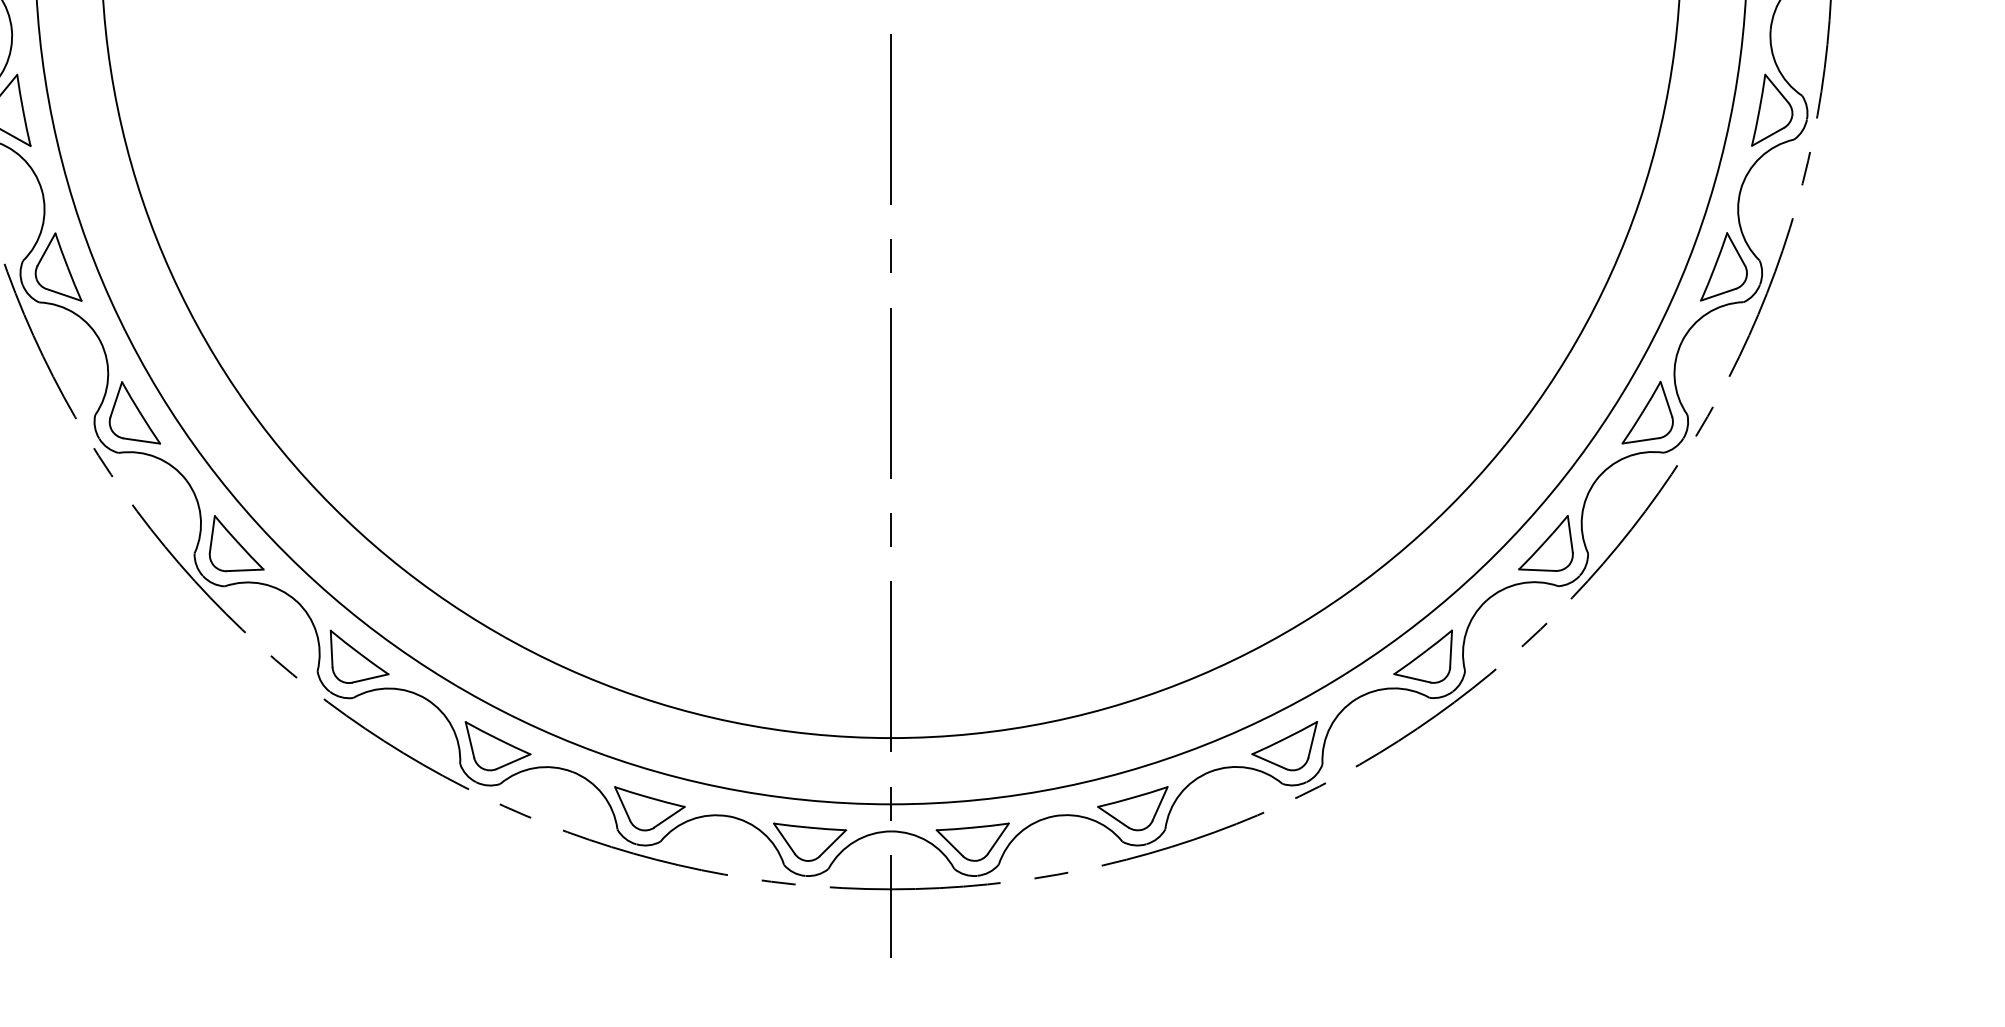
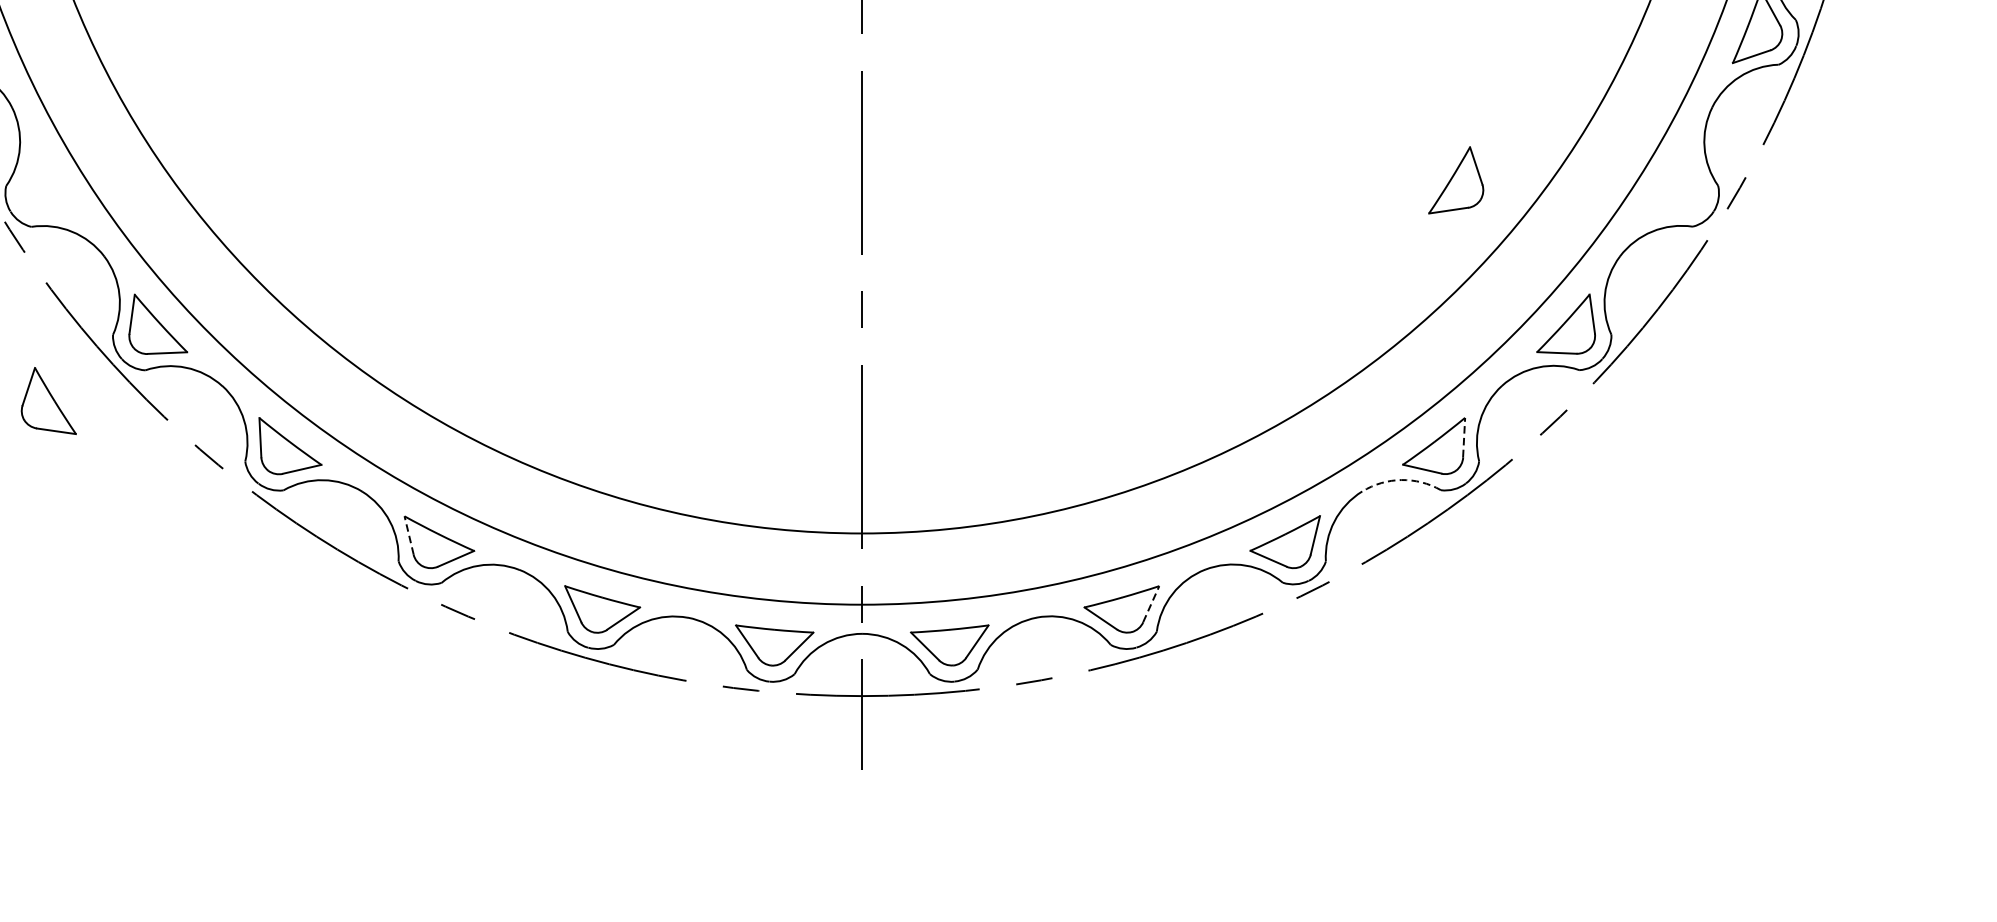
part: (134, 412) -> (48, 400), moved
part: (1647, 412) -> (1455, 180), moved
line: (1451, 648) -> (1464, 437), solid -> dashed
arc: (1392, 688) -> (1401, 480), solid -> dashed
line: (469, 739) -> (408, 534), solid -> dashed
line: (1160, 803) -> (1151, 603), solid -> dashed

